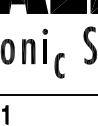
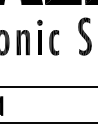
part: (59, 65) -> (54, 42), moved

